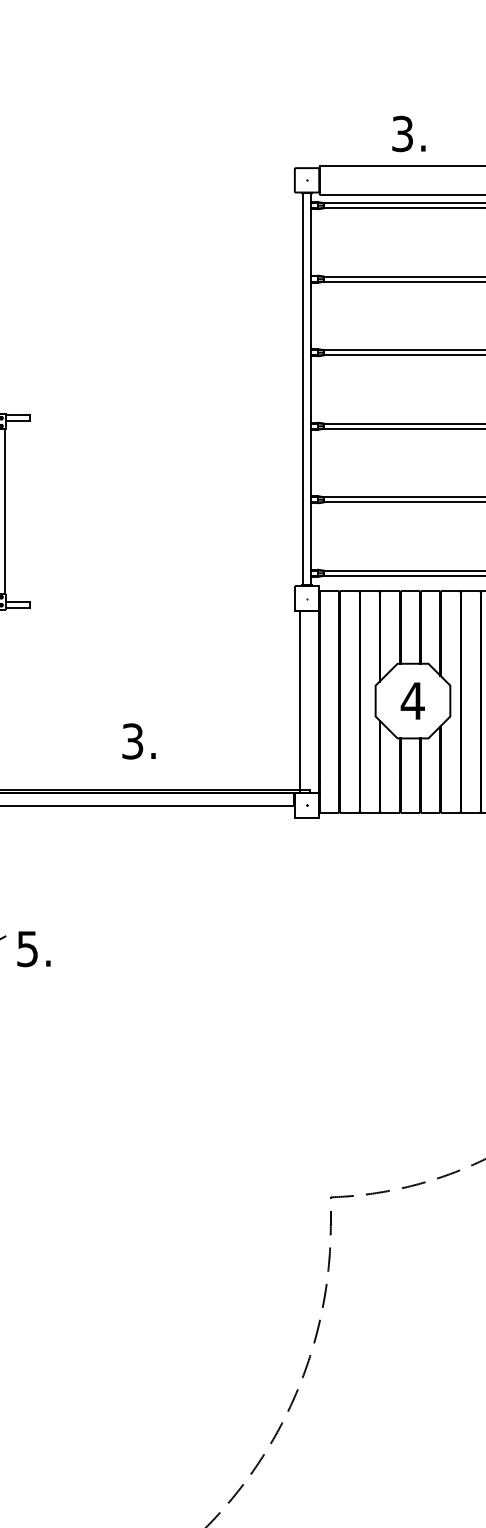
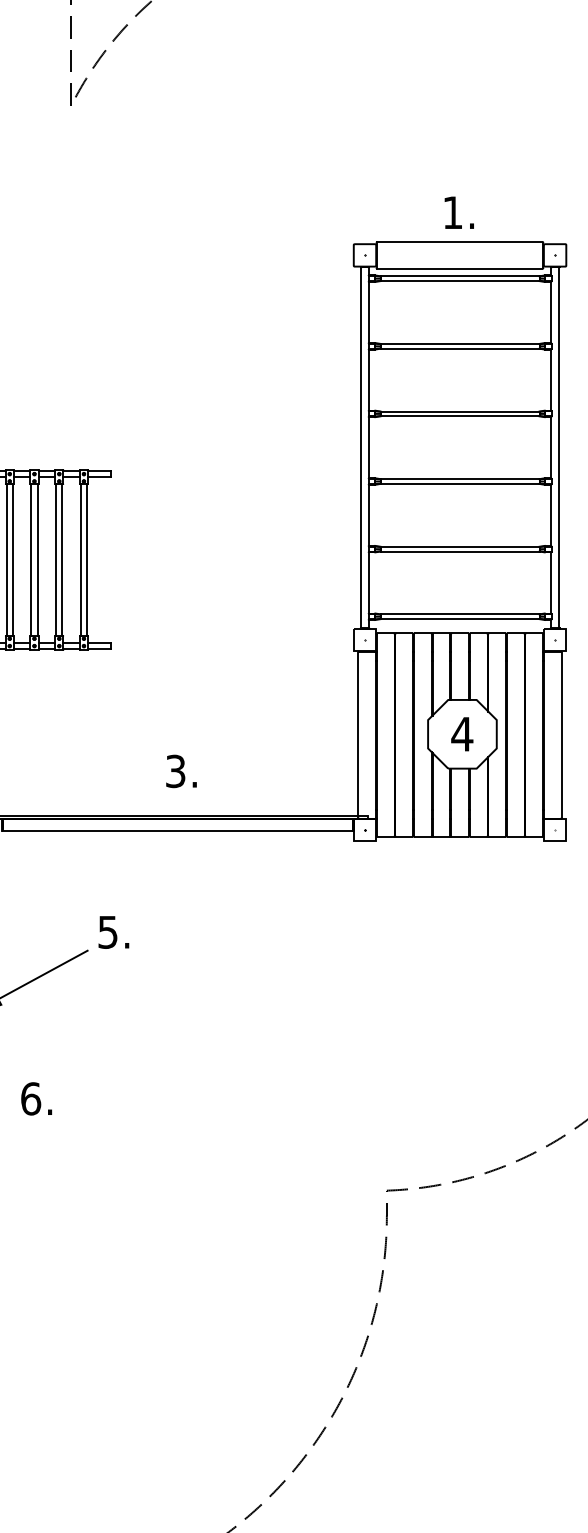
text: (402, 133) -> (452, 212), 3. -> 1.
text: (139, 741) -> (181, 771), moved
text: (33, 949) -> (113, 932), moved

